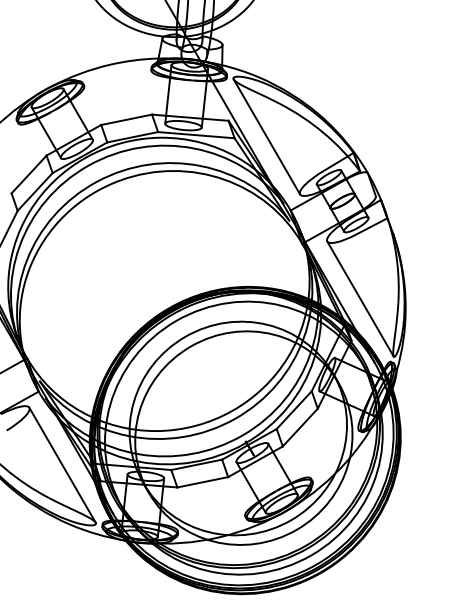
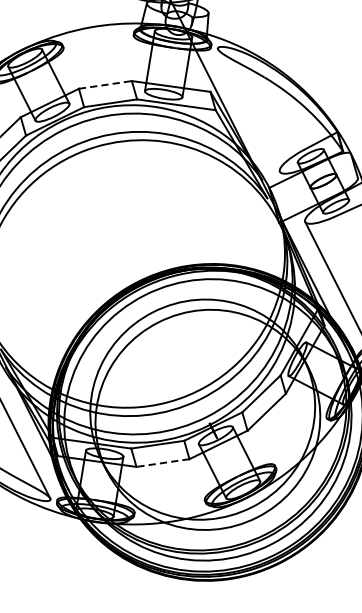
line: (126, 119) -> (105, 84), solid -> dashed
line: (266, 136) -> (248, 110), removed
line: (202, 482) -> (162, 463), solid -> dashed

